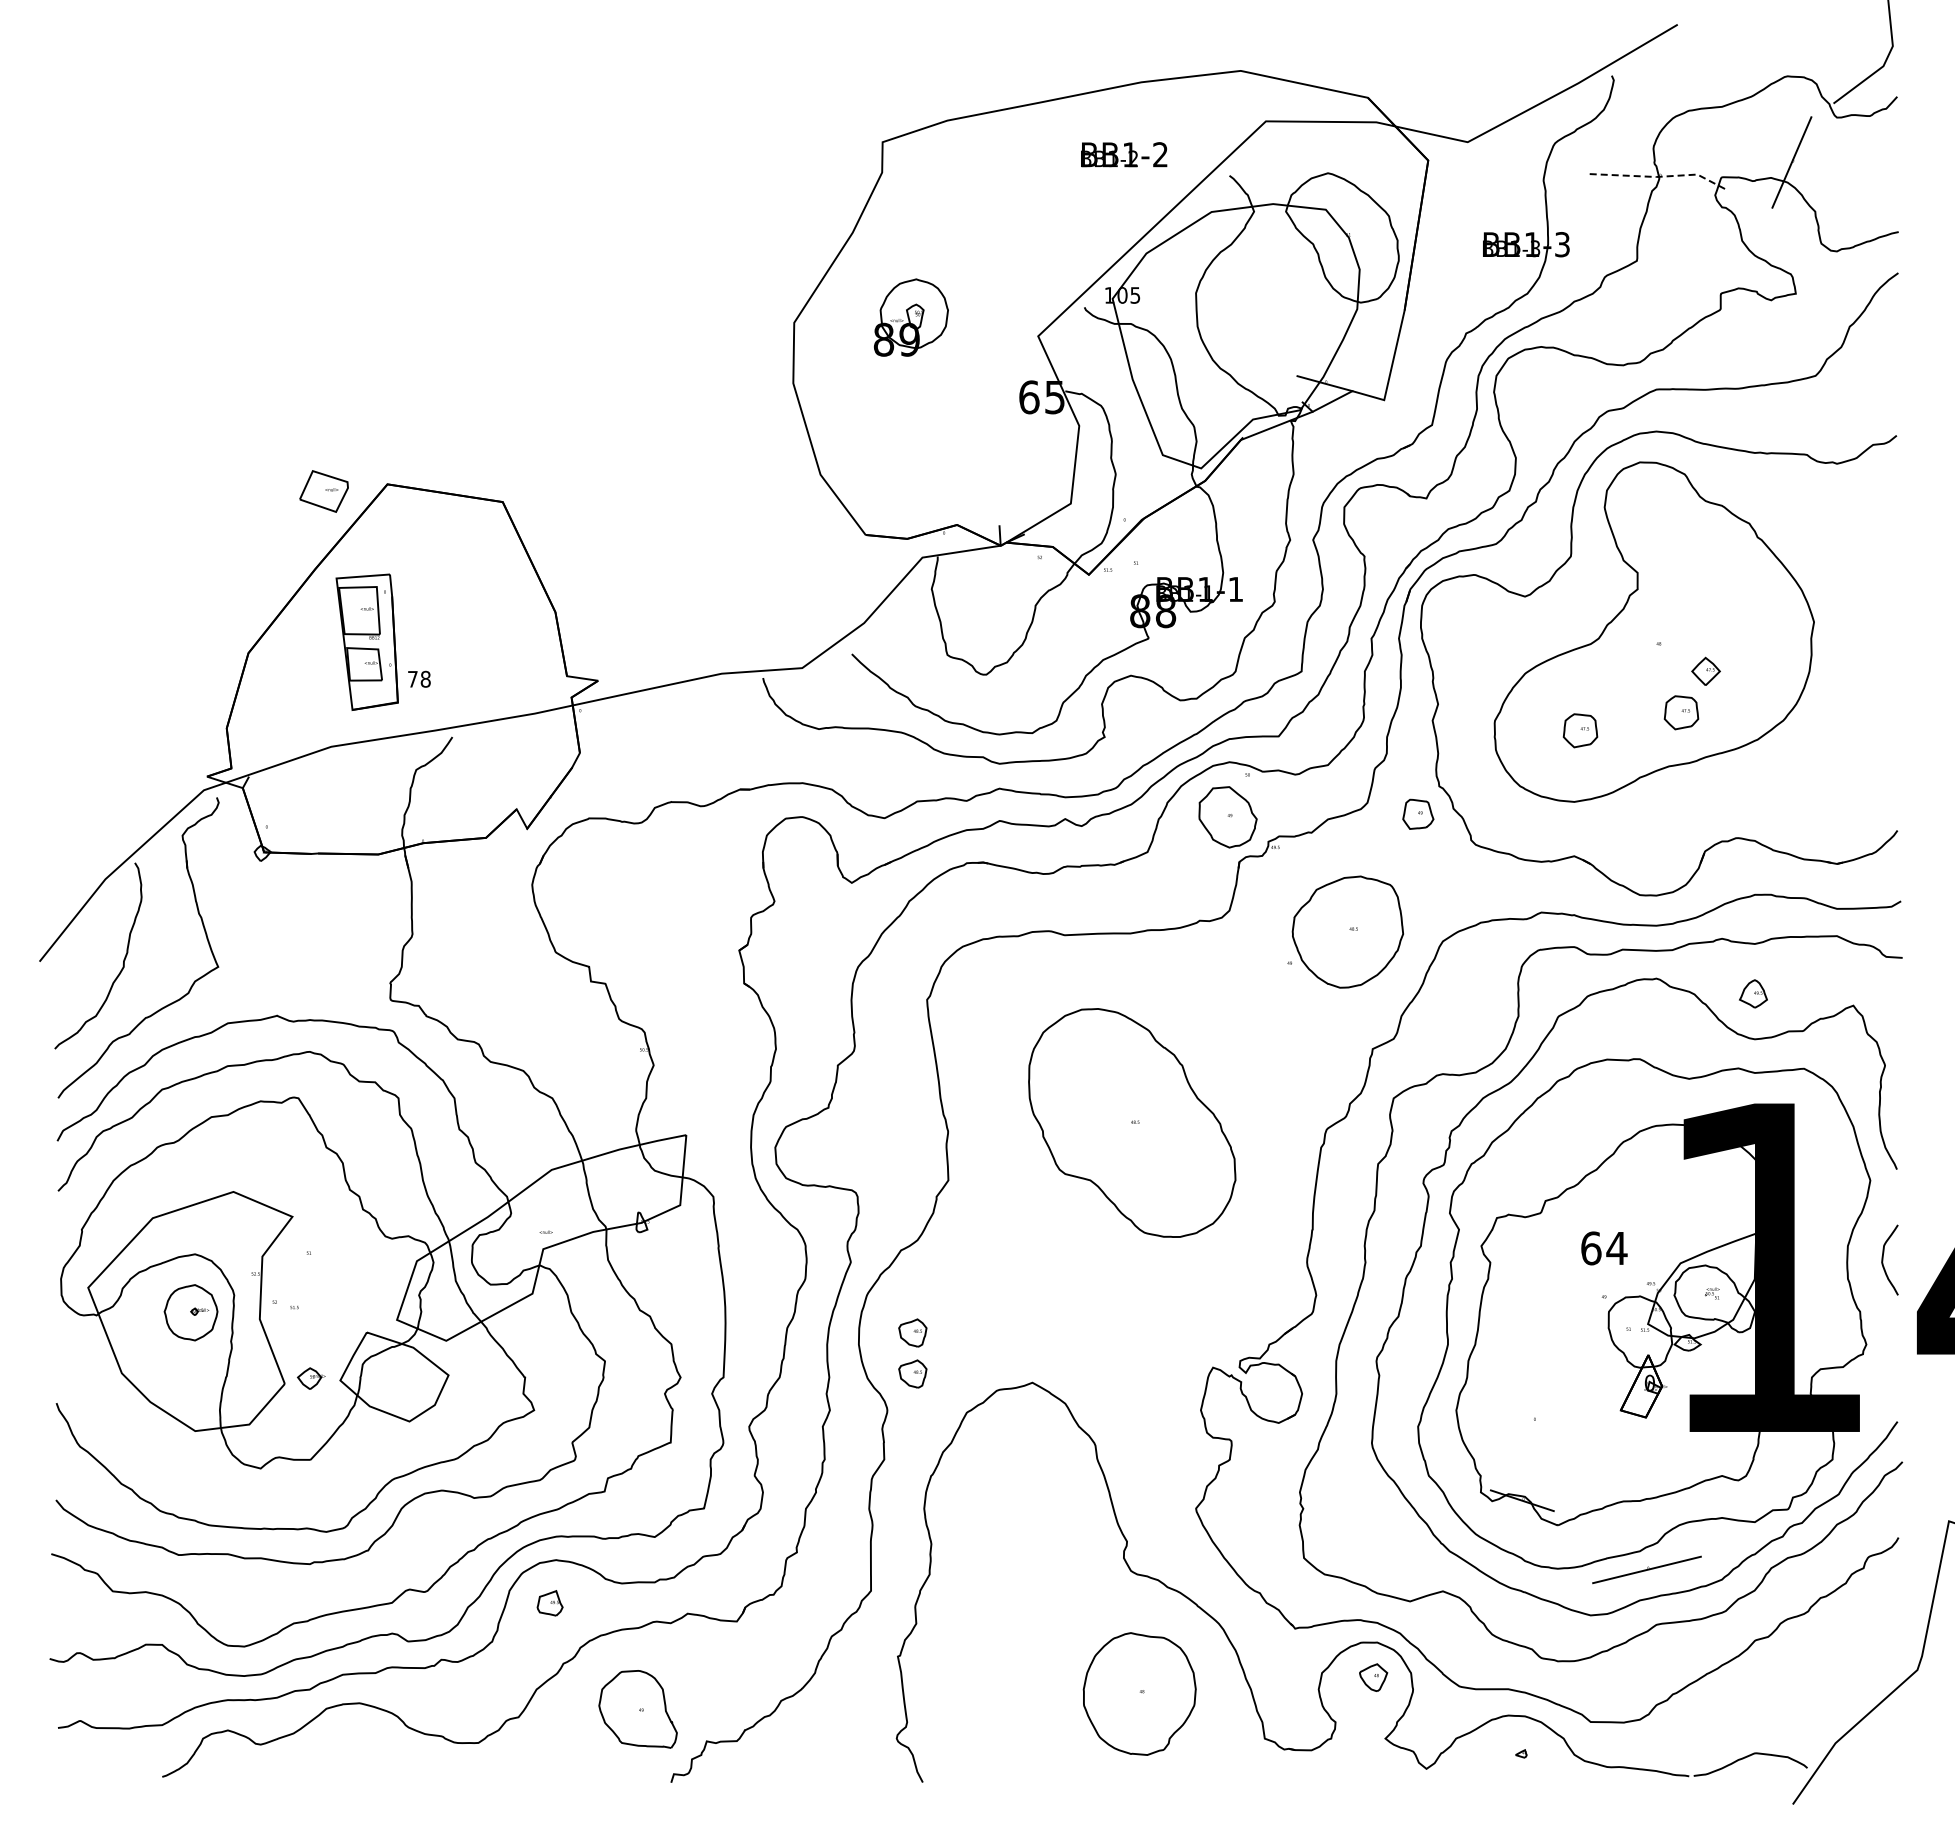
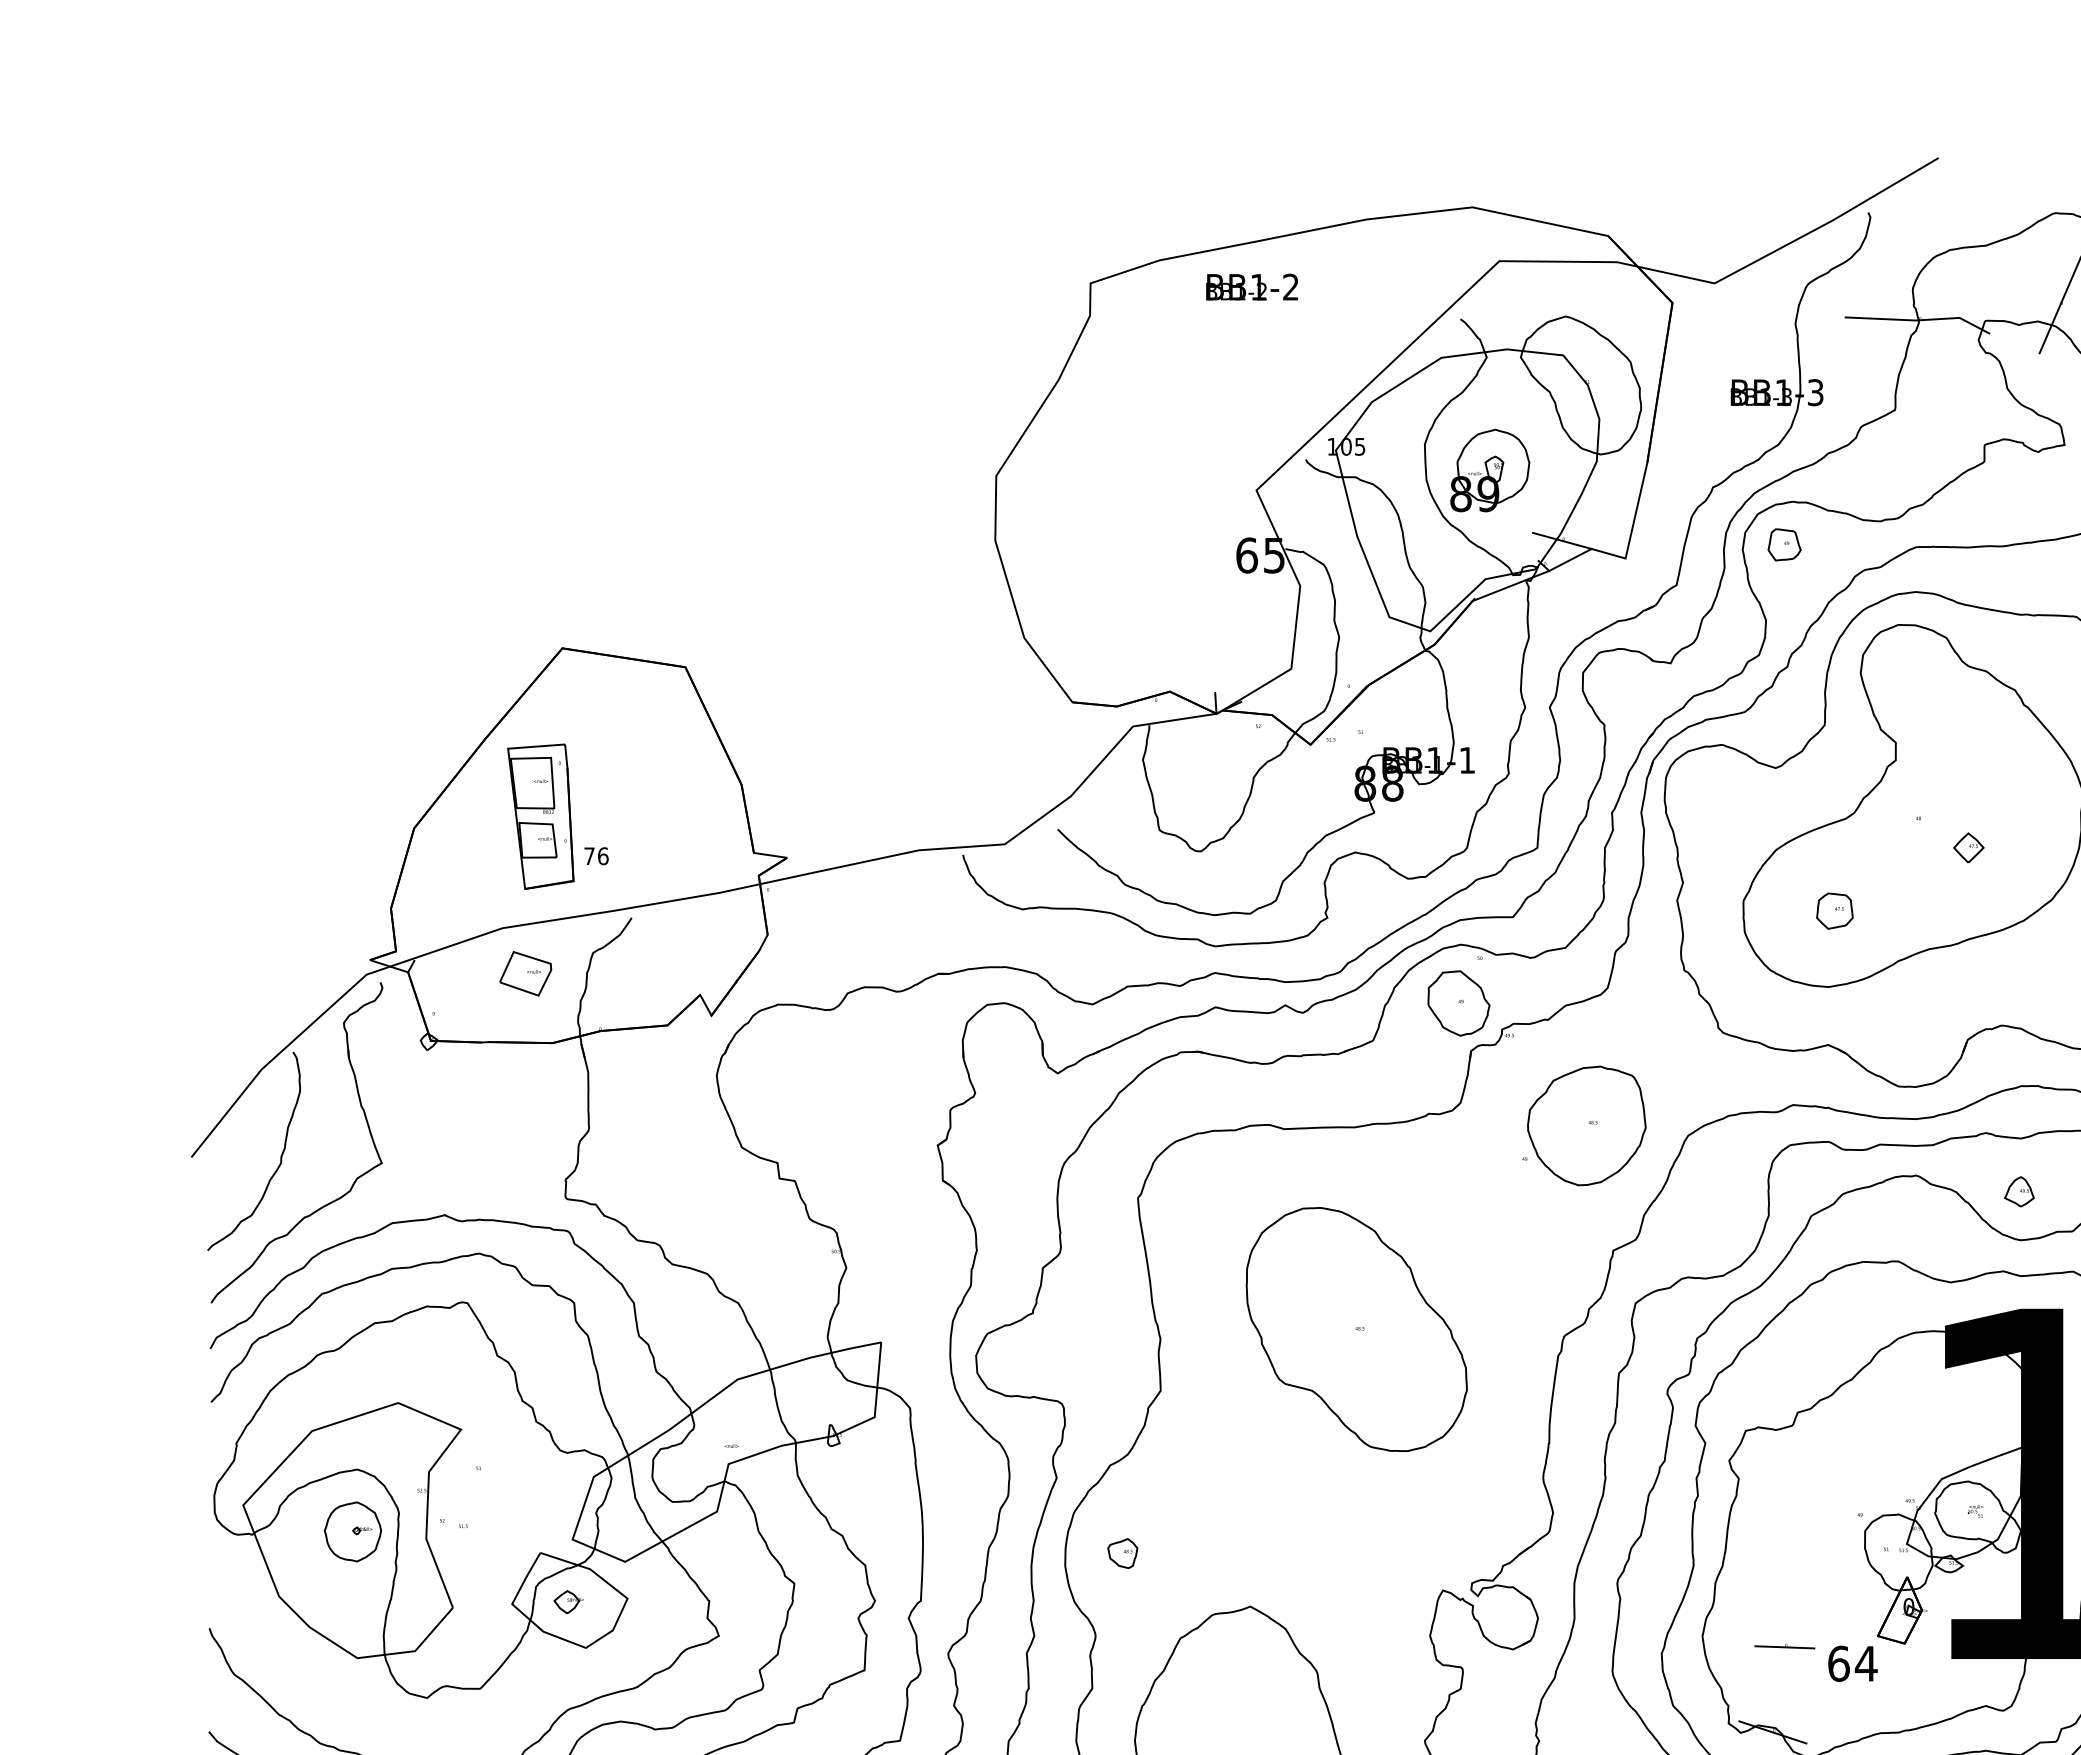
text: (1124, 154) -> (1252, 286), moved
line: (1660, 176) -> (1920, 319), dashed -> solid
part: (911, 317) -> (1490, 470), moved
part: (323, 491) -> (525, 973), moved
text: (425, 678) -> (602, 855), 78 -> 76
part: (1681, 712) -> (1942, 891), removed
part: (1418, 813) -> (1784, 543), moved
text: (1604, 1248) -> (1853, 1663), moved
part: (912, 1373) -> (1122, 1596), removed
part: (311, 1378) -> (568, 1602), moved
line: (1533, 1420) -> (1784, 1646), added

